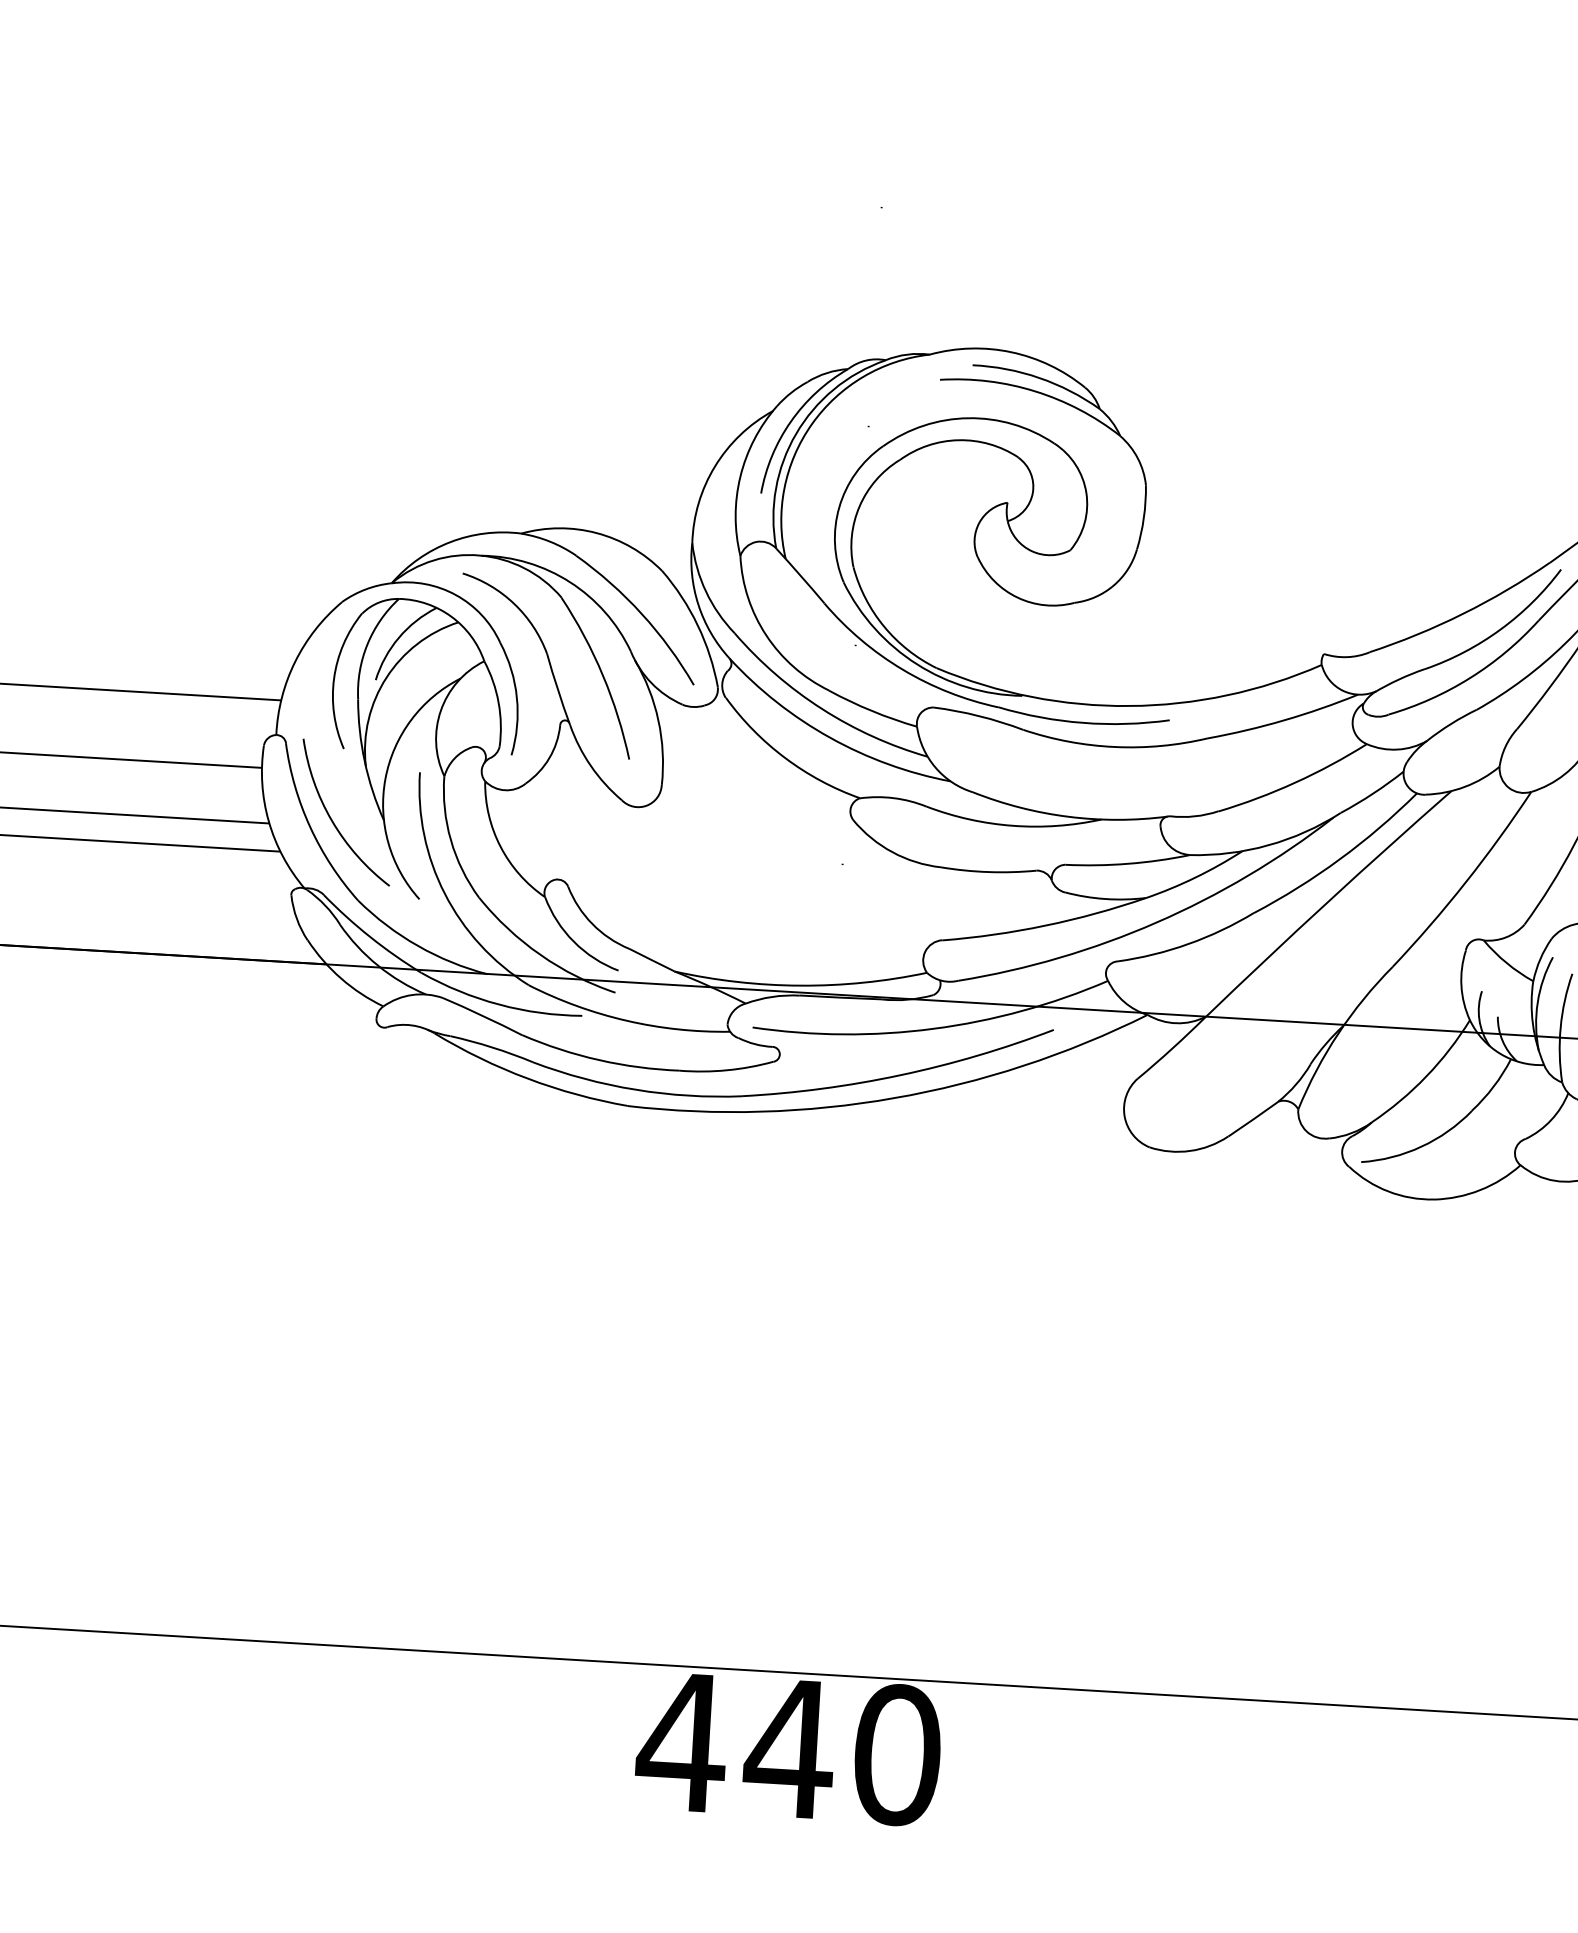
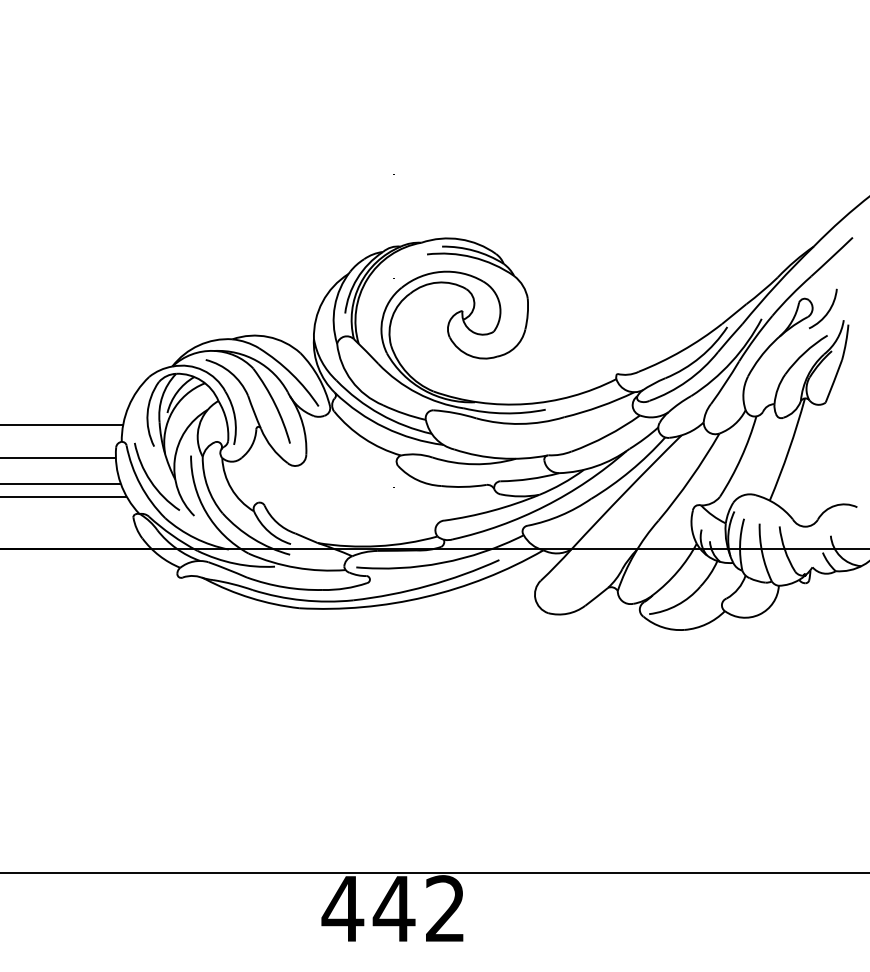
text: (897, 1754) -> (445, 908), 440 -> 442

